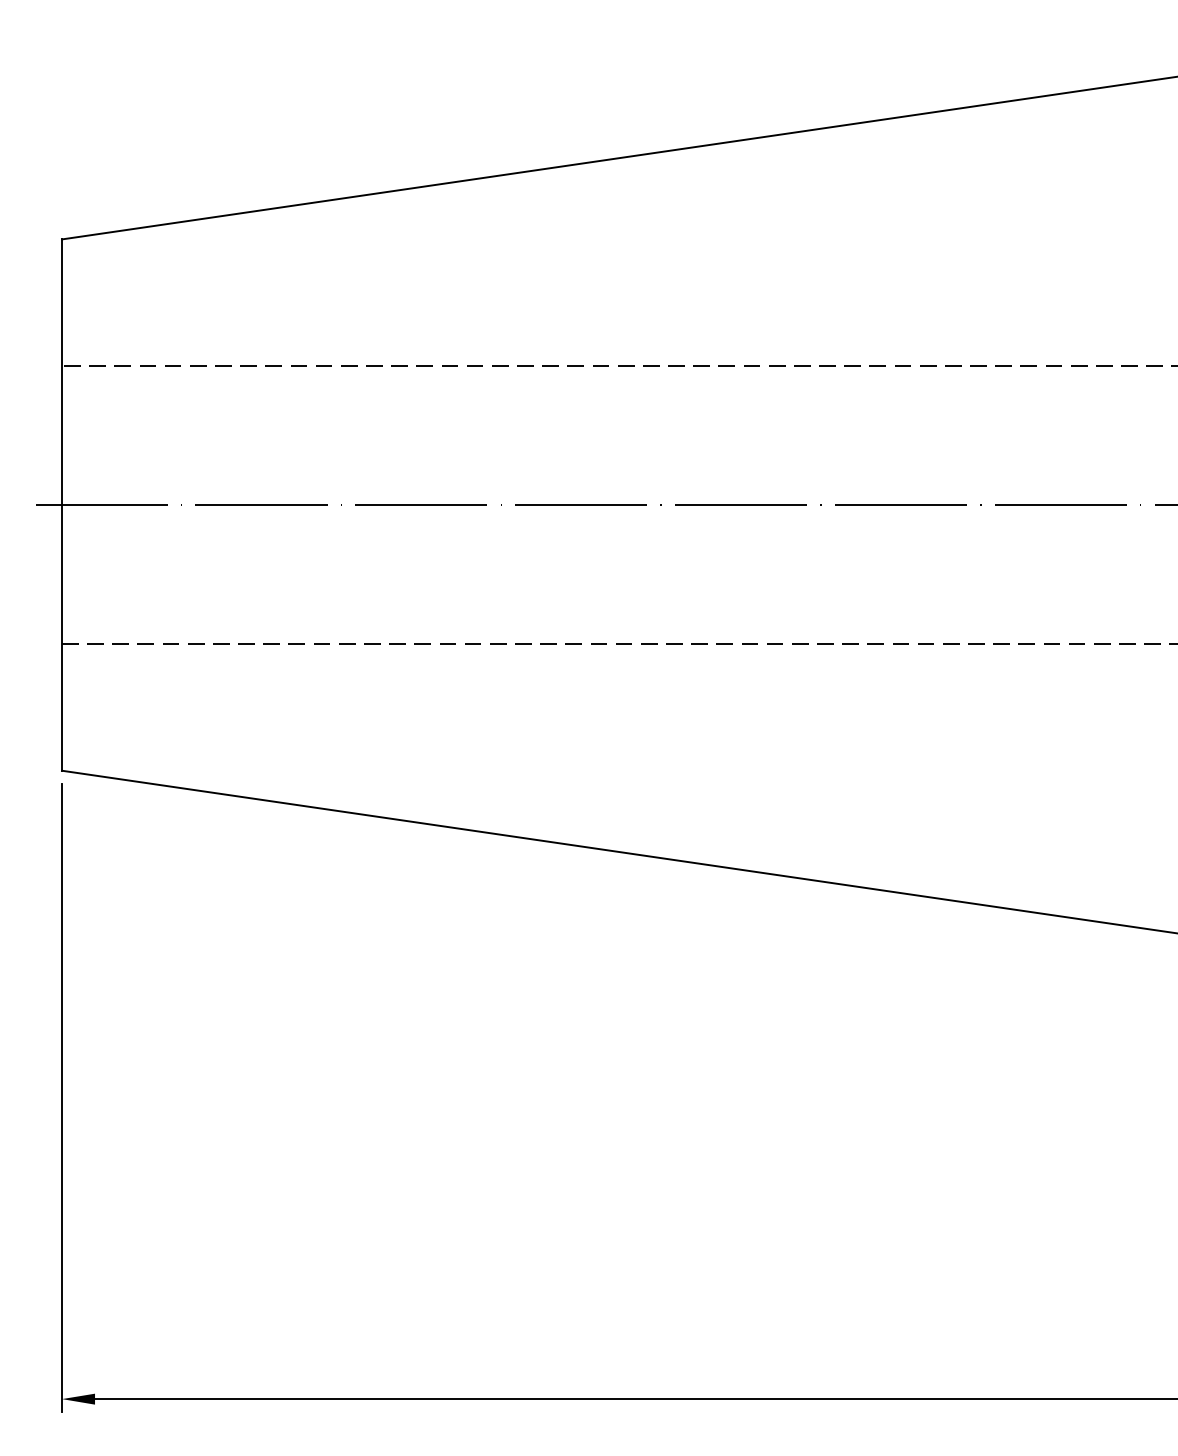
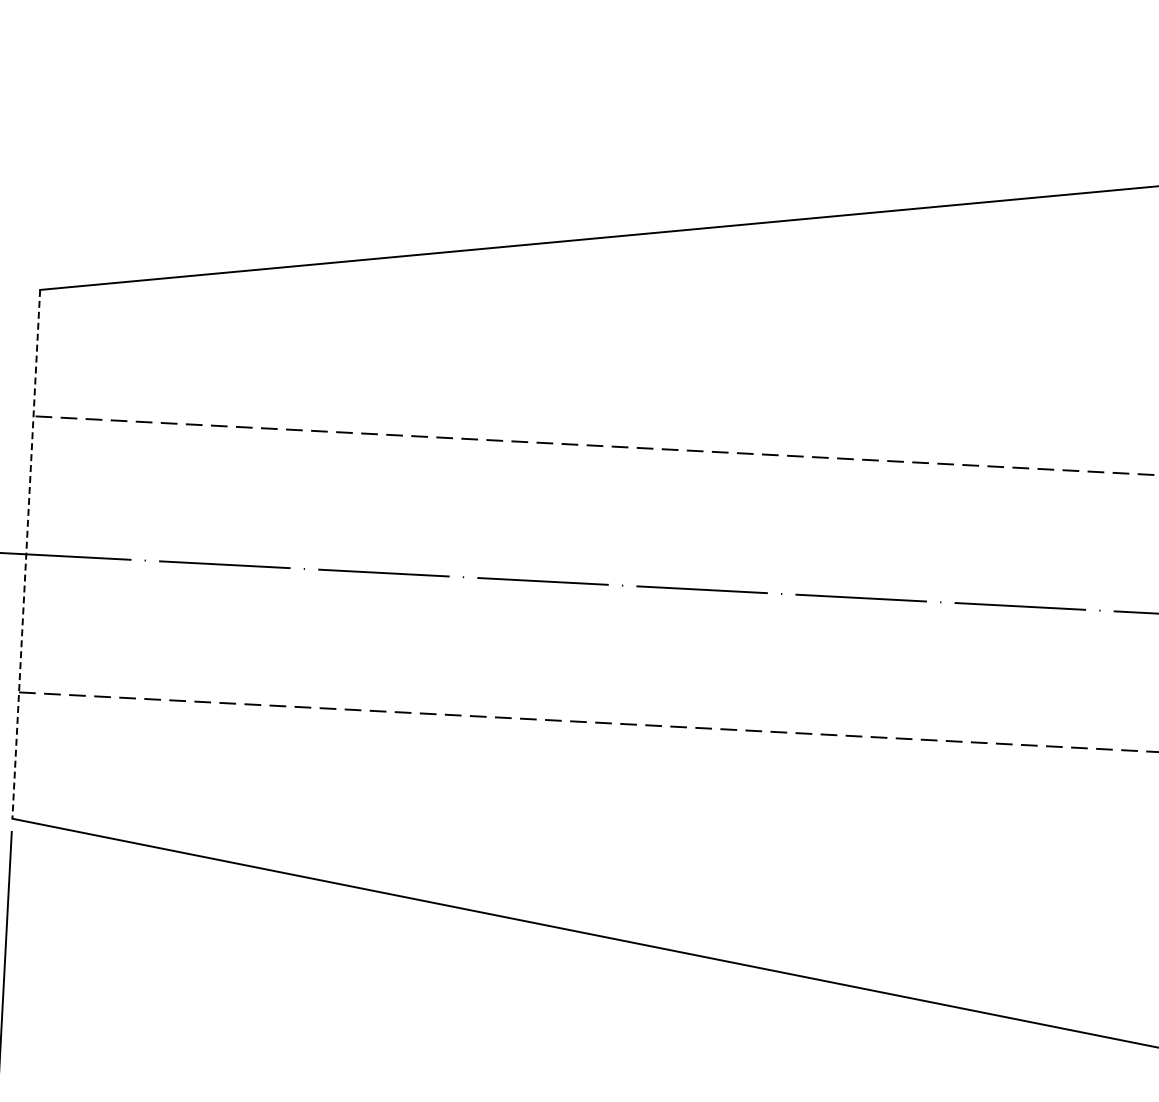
line: (61, 505) -> (25, 554), solid -> dashed

